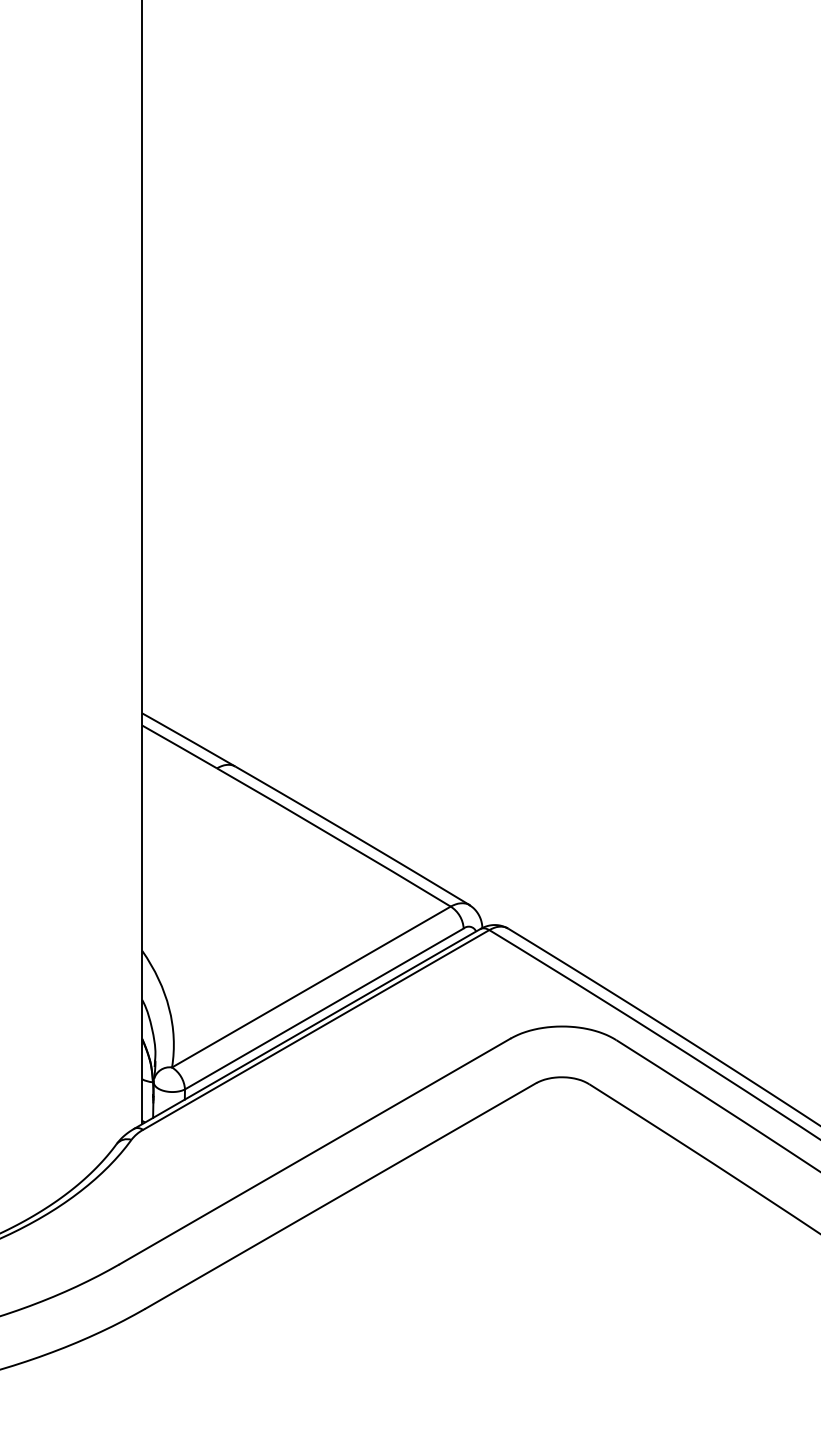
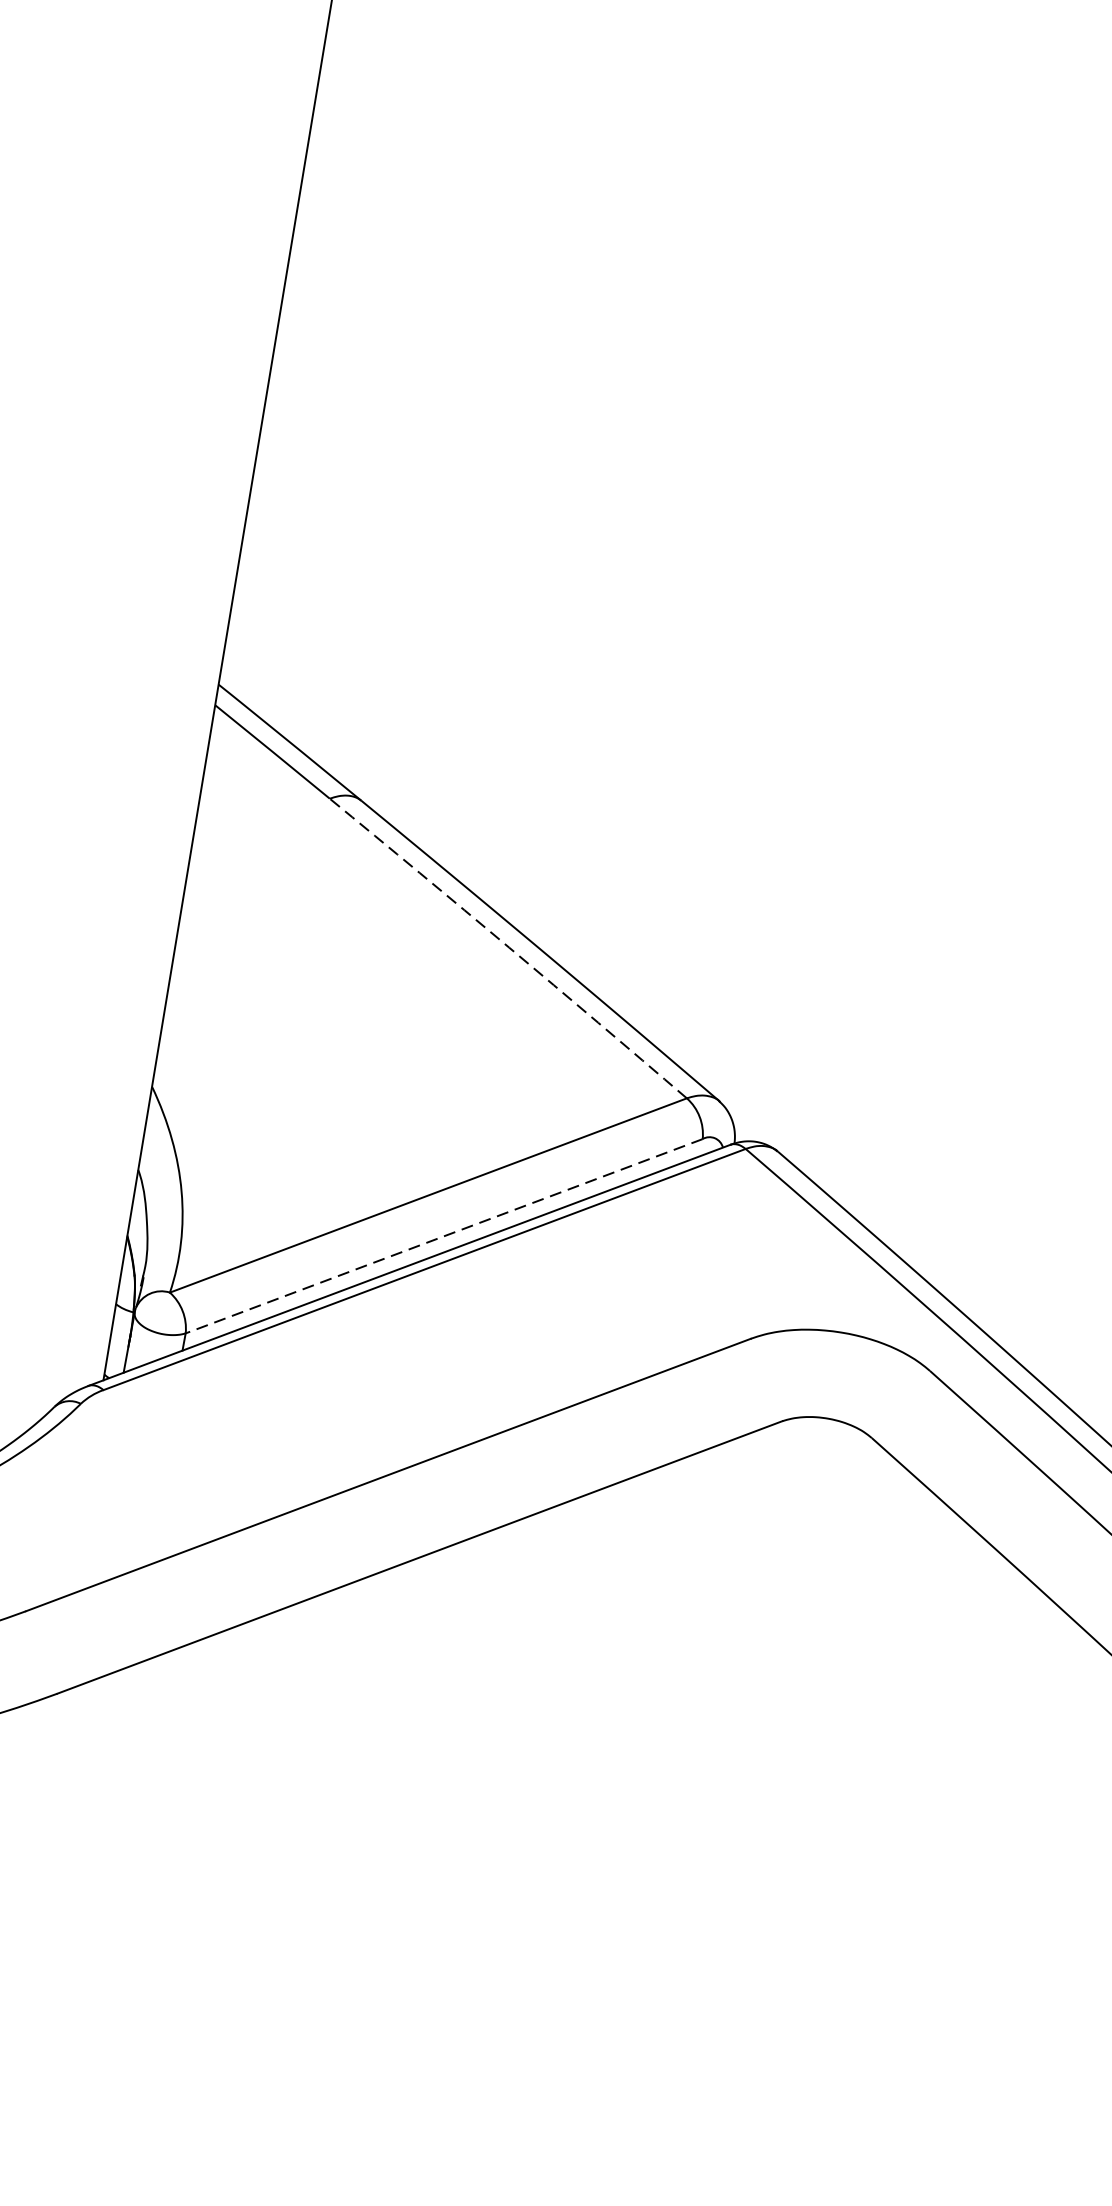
arc: (334, 836) -> (509, 947), solid -> dashed
line: (324, 1008) -> (444, 1235), solid -> dashed

